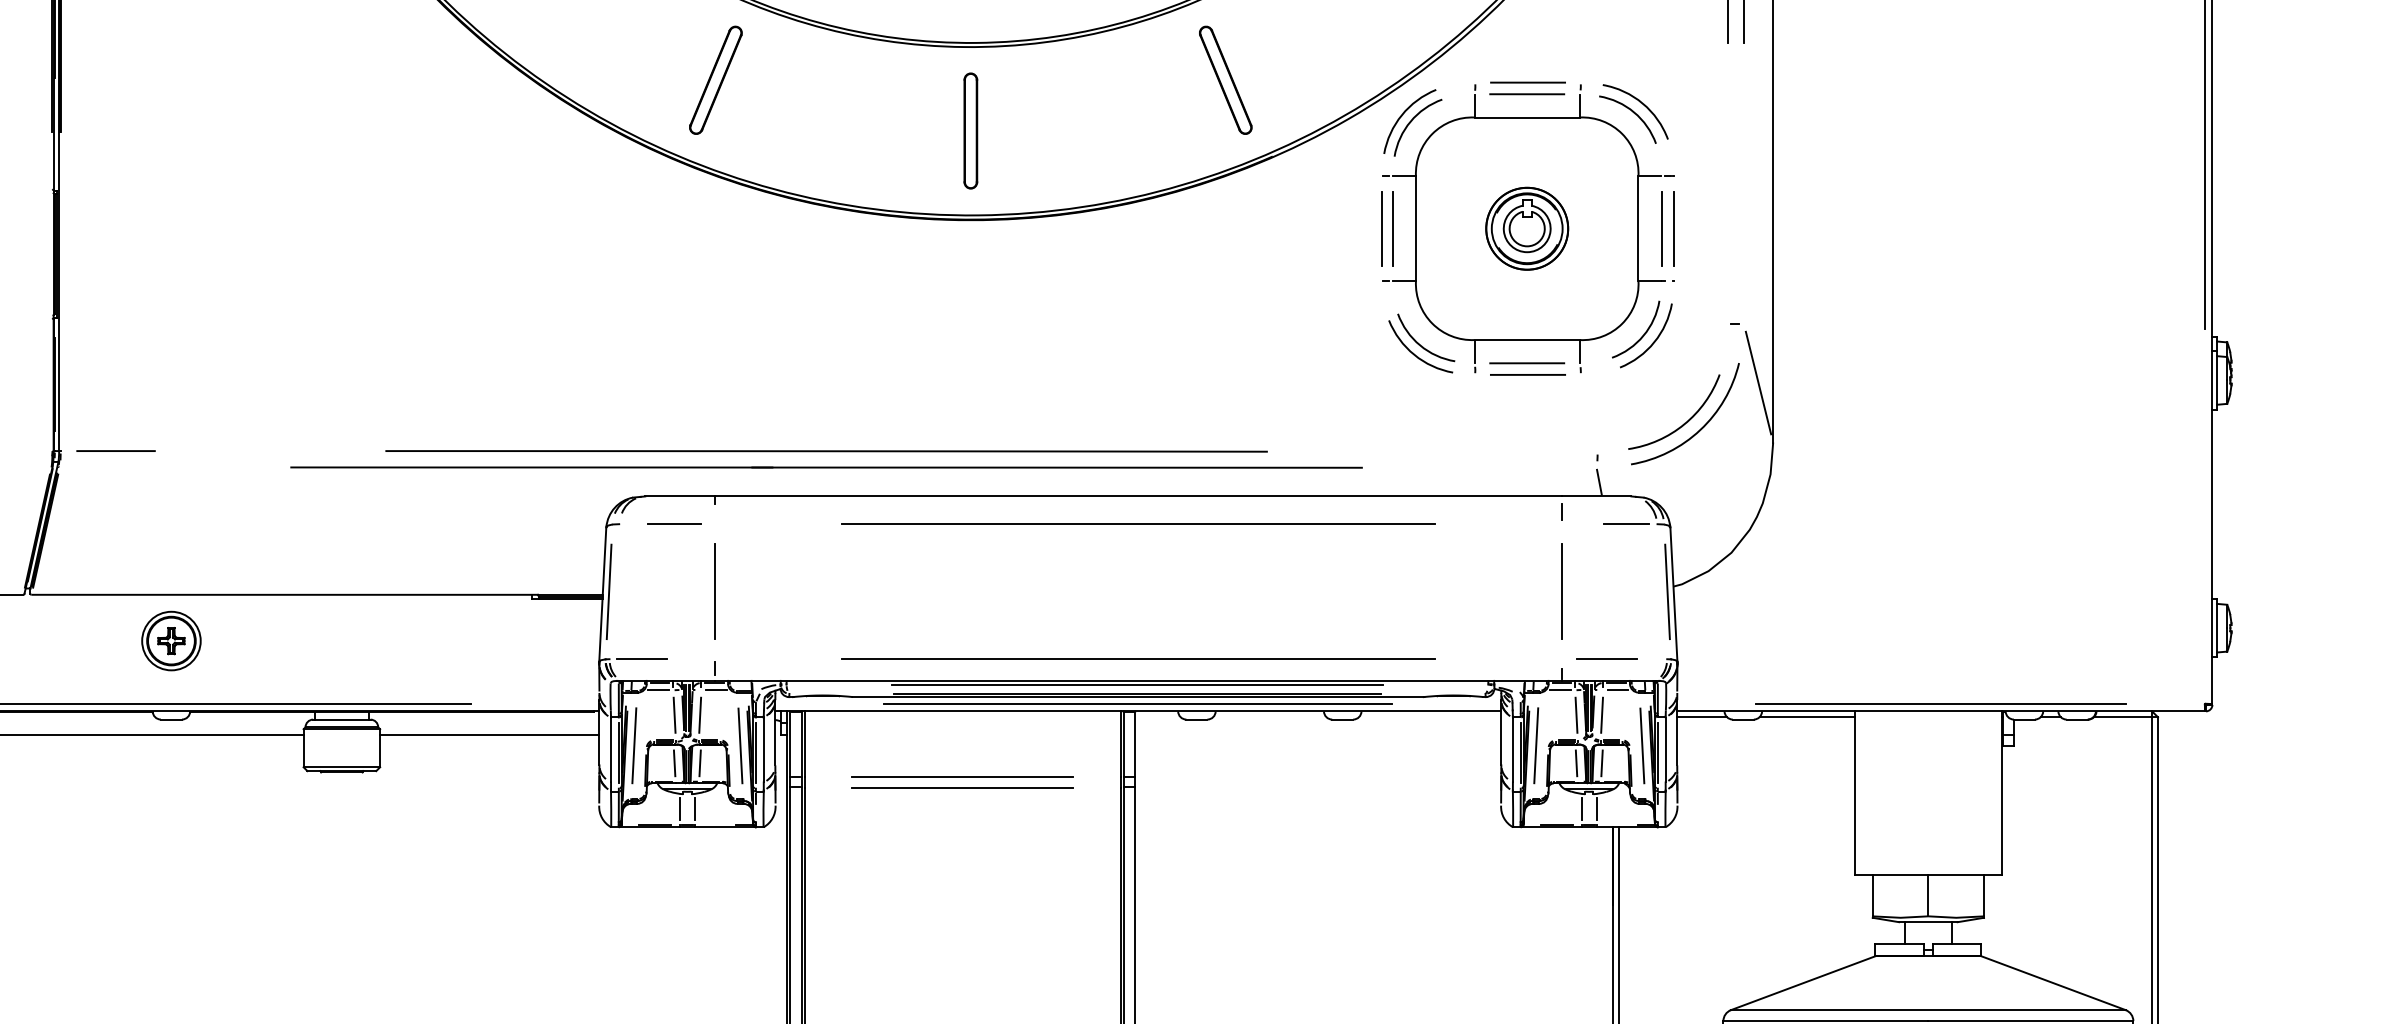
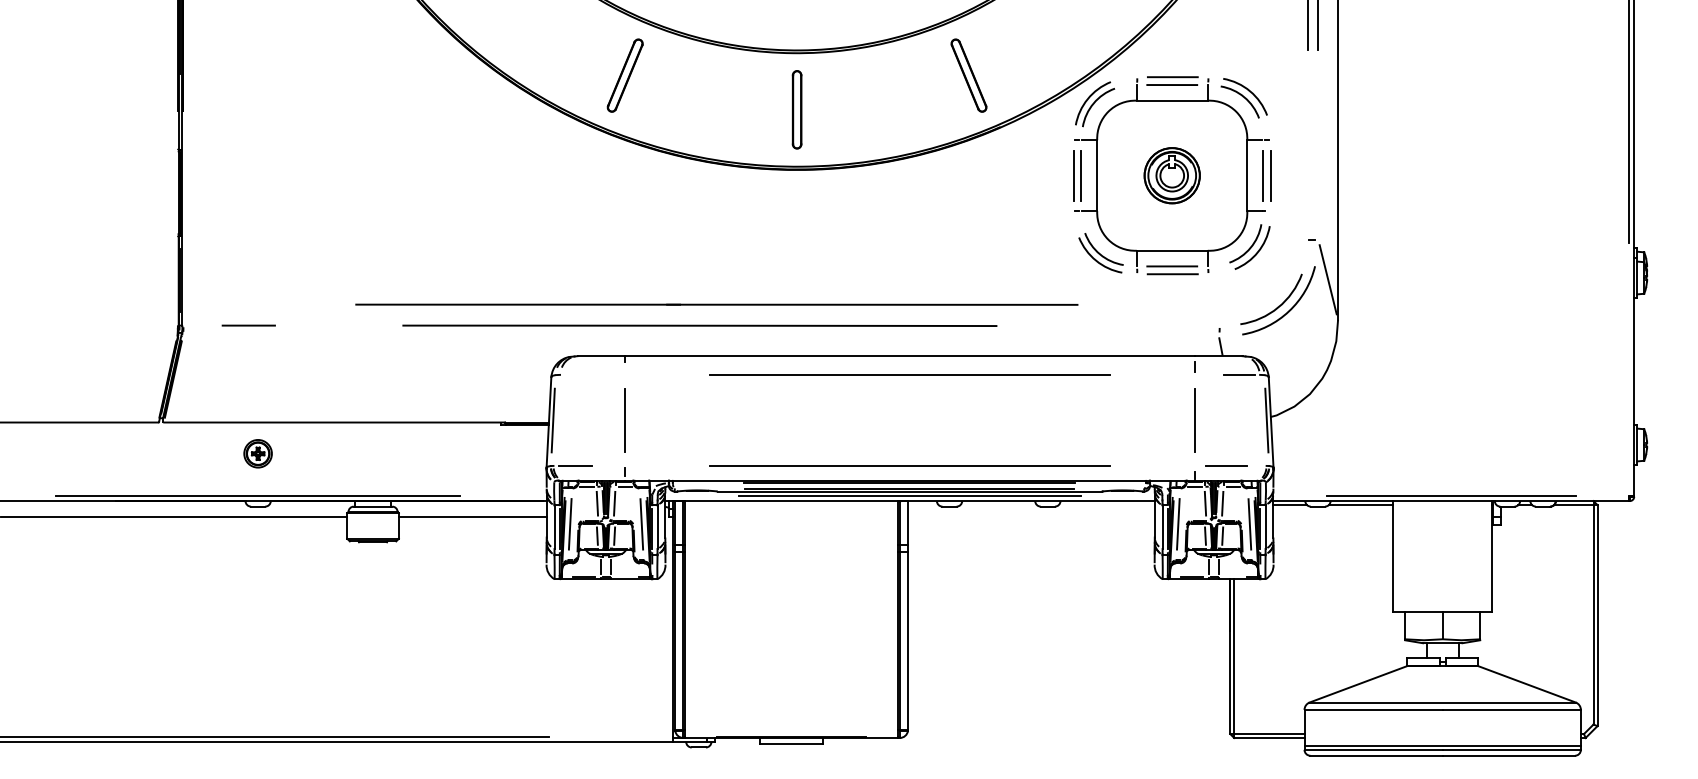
line: (115, 450) -> (248, 325), moved
line: (826, 467) -> (716, 304), moved
line: (673, 523) -> (596, 374), removed
part: (170, 640) -> (257, 453), size x0.7
part: (962, 781) -> (791, 548), removed

